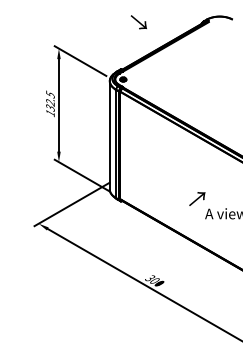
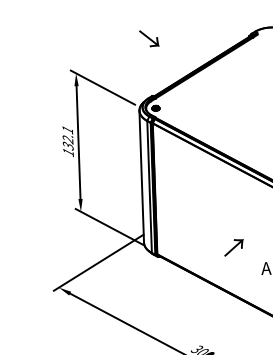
text: (138, 22) -> (148, 38), moved
text: (50, 94) -> (67, 129), 132.5 -> 132.1
text: (197, 198) -> (234, 247), moved

